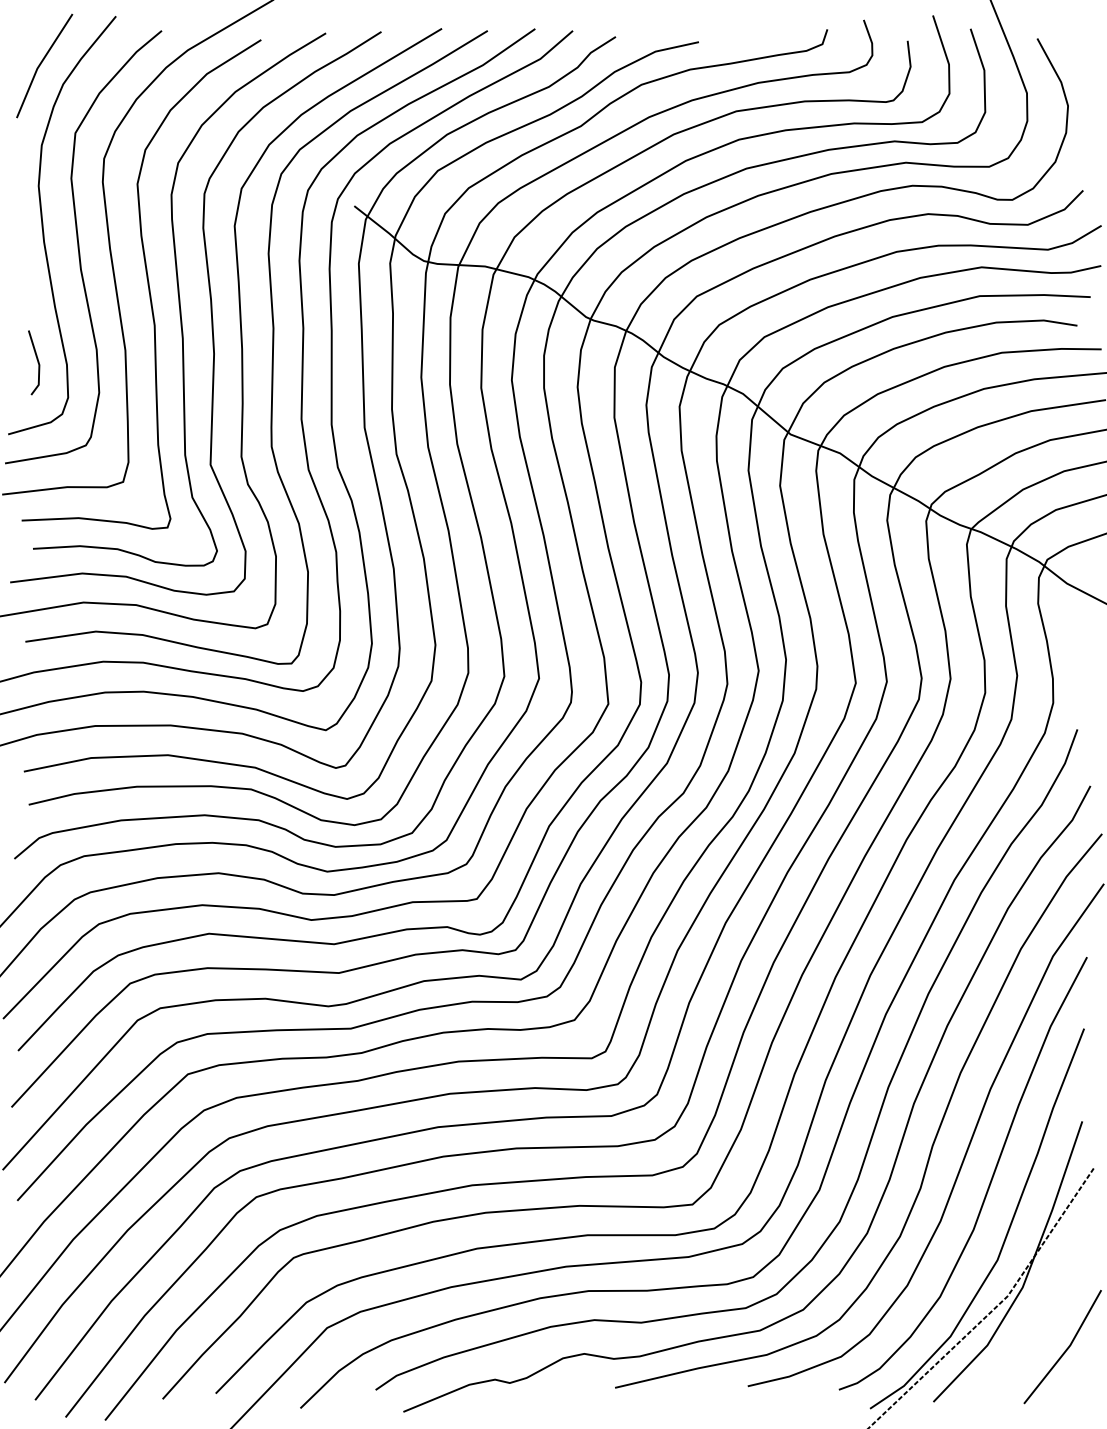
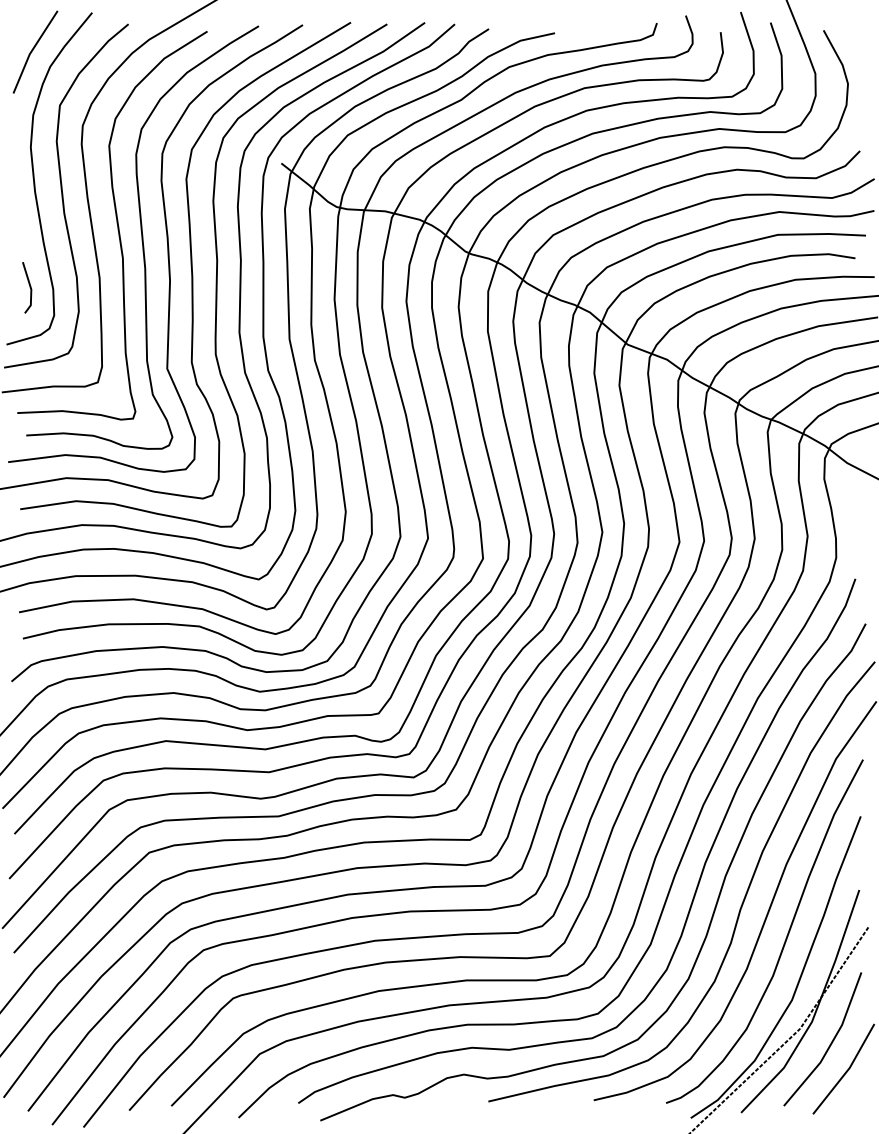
part: (1045, 1315) -> (830, 1044), added

